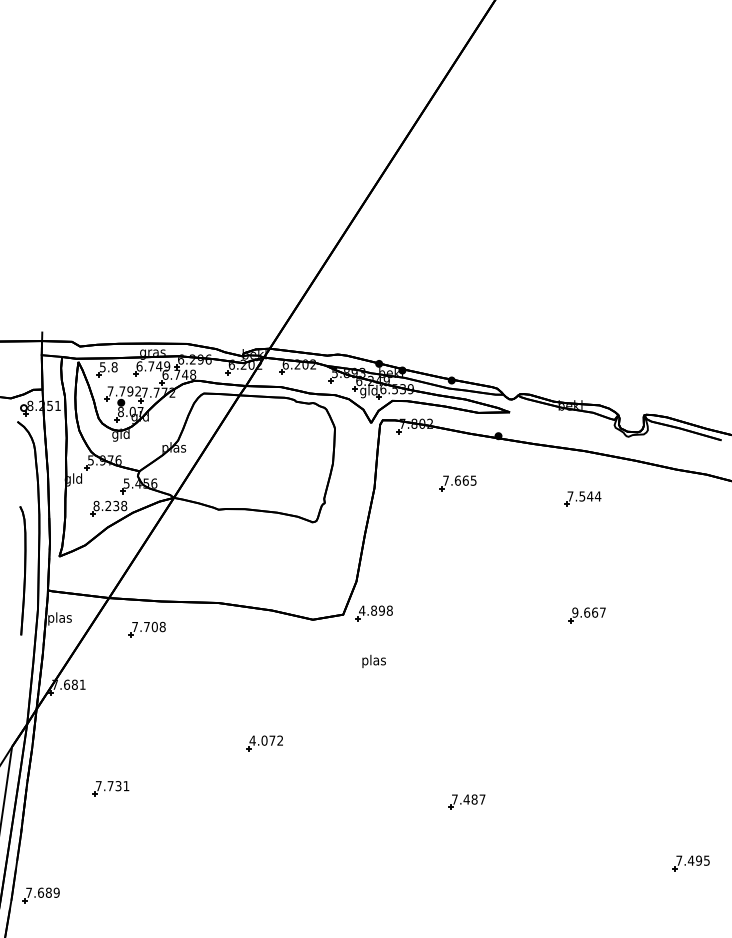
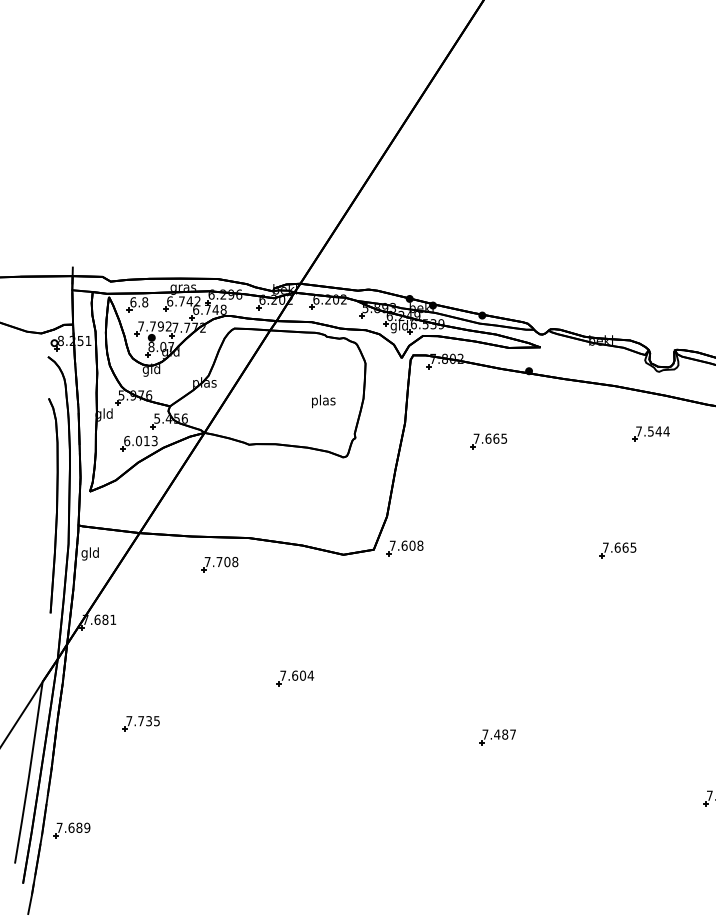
text: (167, 366) -> (198, 301), 6.749 -> 6.742
text: (102, 367) -> (133, 302), 5.8 -> 6.8
part: (457, 483) -> (488, 441), moved
part: (582, 498) -> (651, 433), moved
text: (110, 505) -> (141, 440), 8.238 -> 6.013
part: (22, 570) -> (53, 505), size x1.67
text: (371, 610) -> (402, 545), 4.898 -> 7.608
text: (588, 612) -> (619, 547), 9.667 -> 7.665
text: (59, 618) -> (90, 553), plas -> gld
part: (146, 629) -> (219, 564), moved
text: (373, 660) -> (323, 400), moved
text: (266, 740) -> (297, 675), 4.072 -> 7.604
text: (126, 786) -> (157, 721), 7.731 -> 7.735

